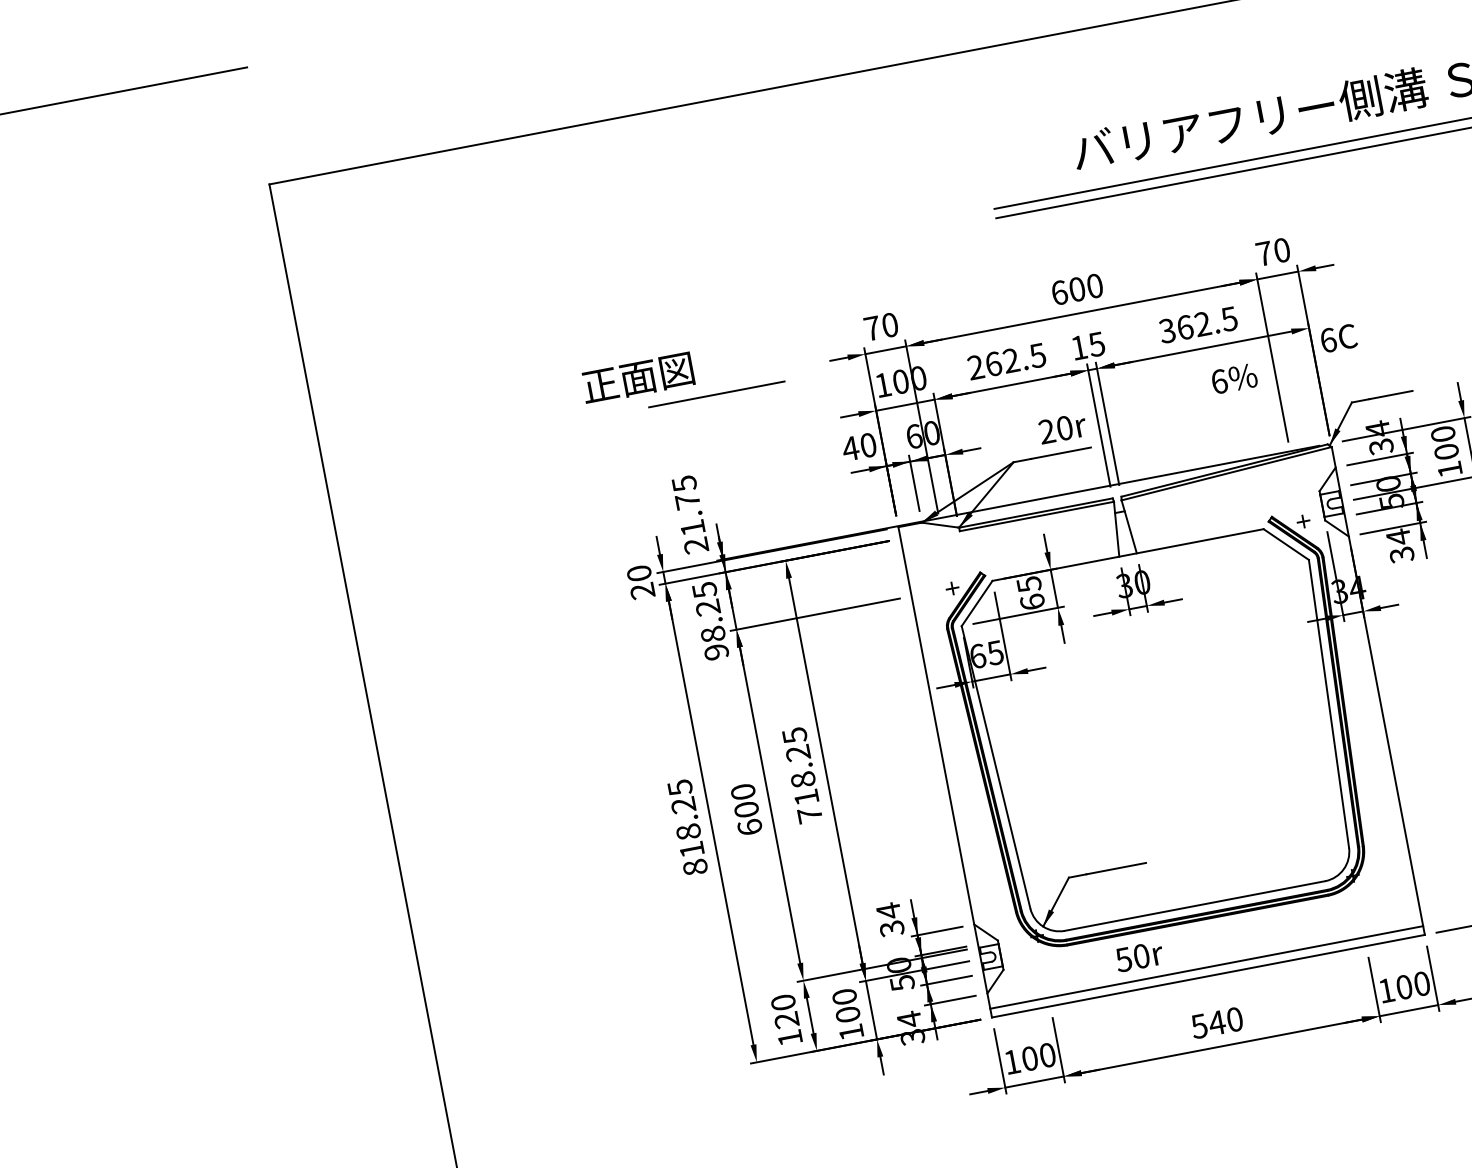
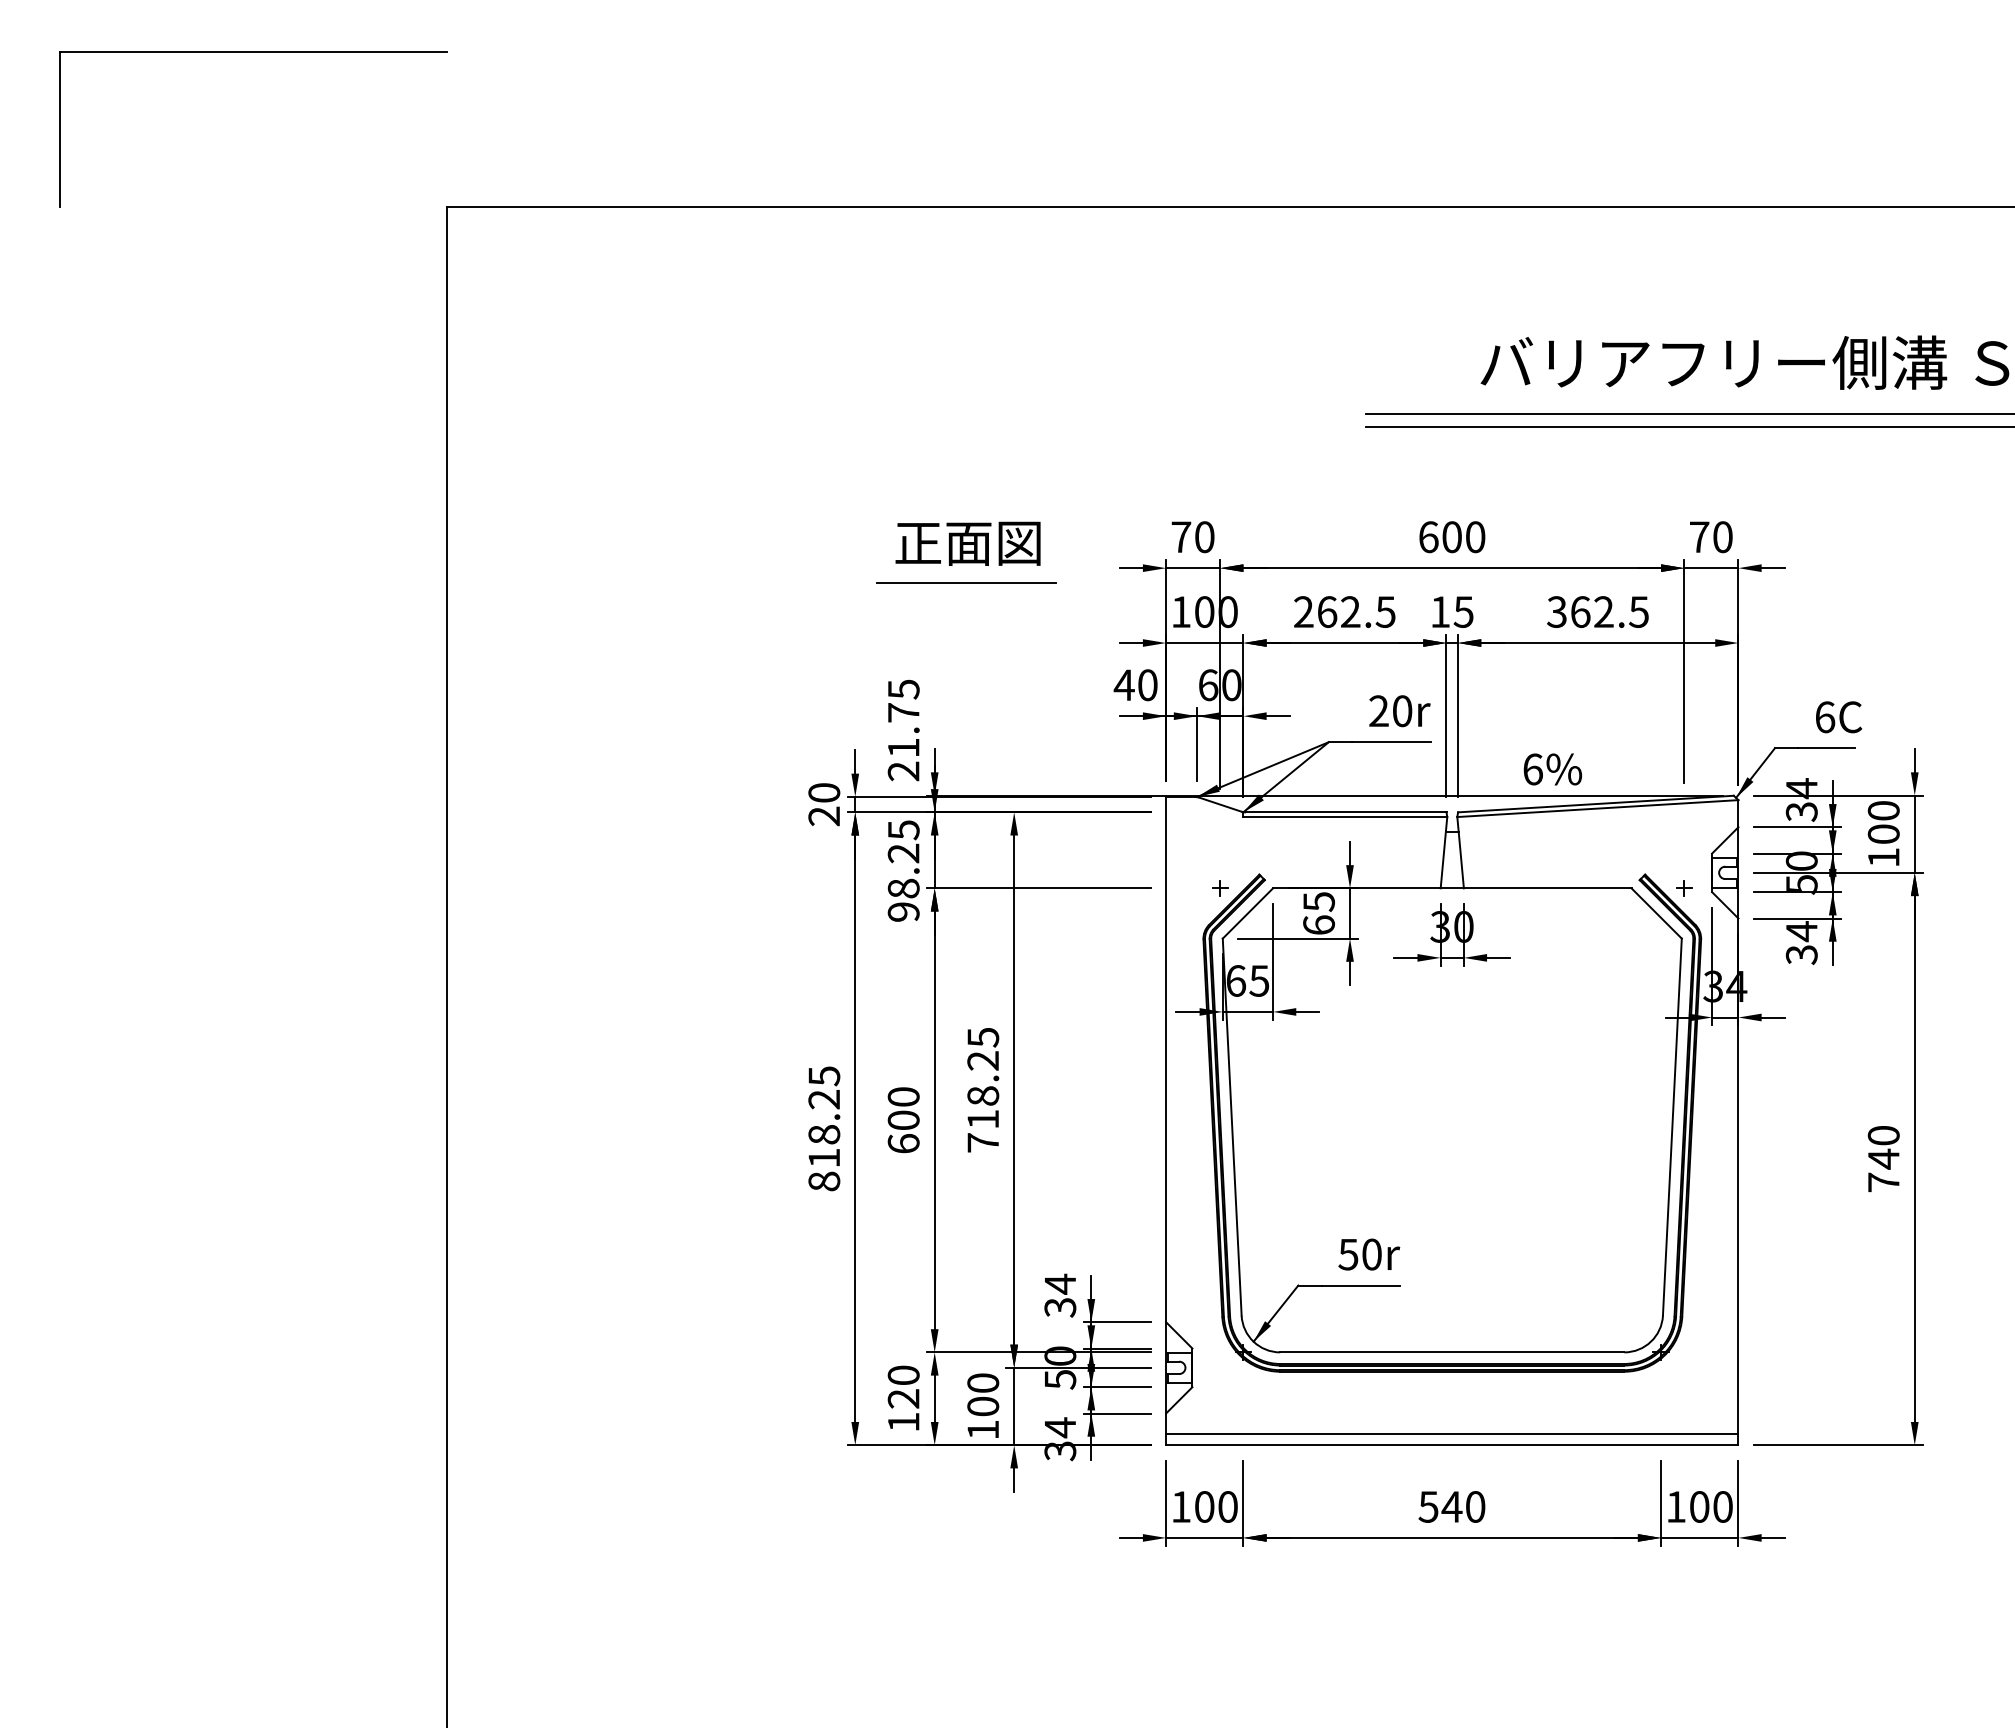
text: (1339, 338) -> (1839, 717), moved
text: (637, 378) -> (967, 543), moved
text: (1234, 378) -> (1552, 769), moved
text: (1139, 956) -> (1369, 1254), moved

